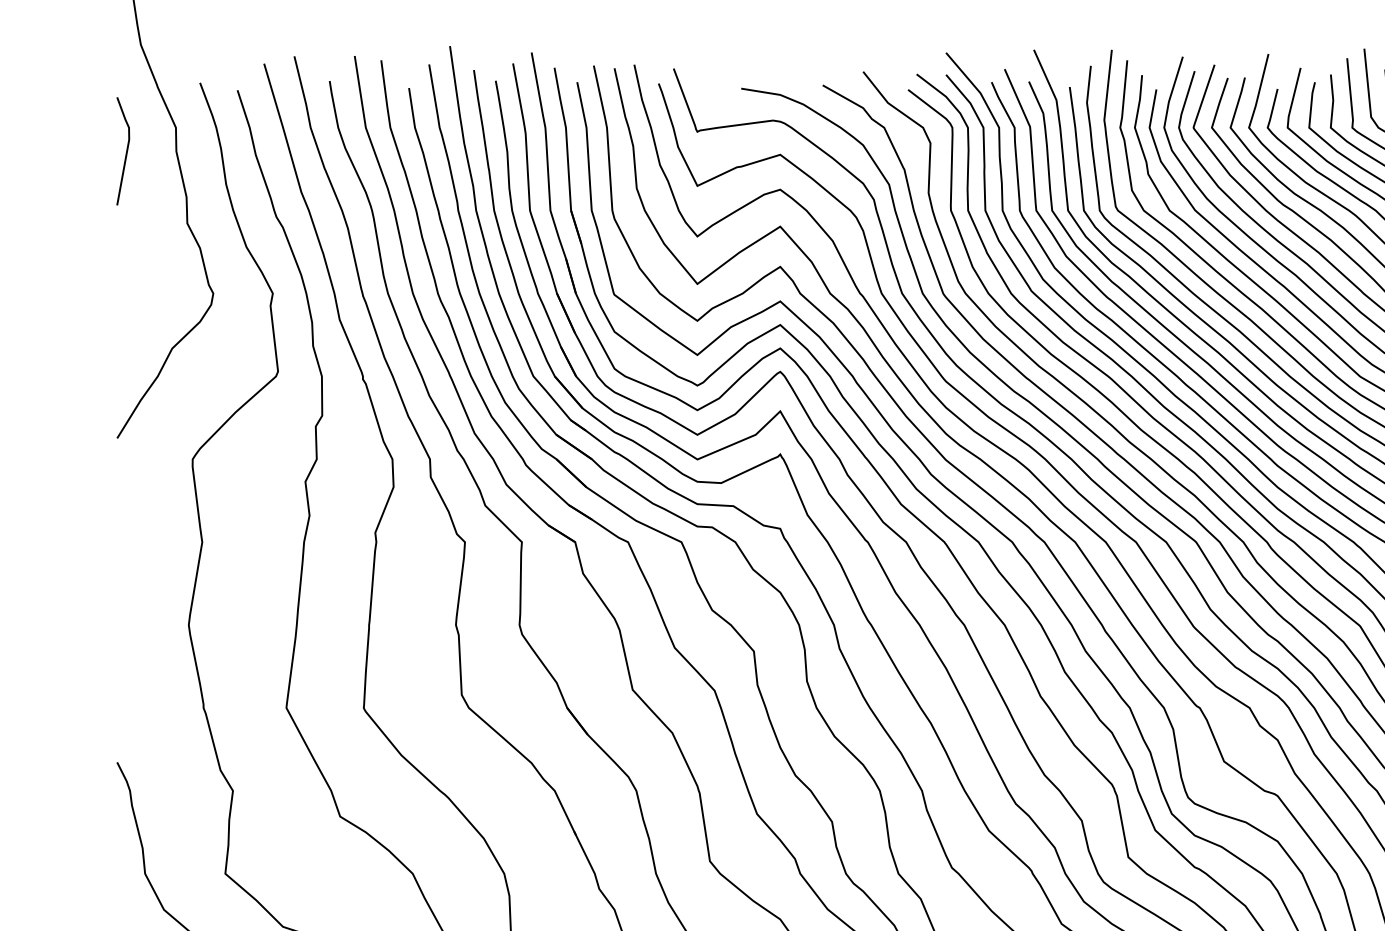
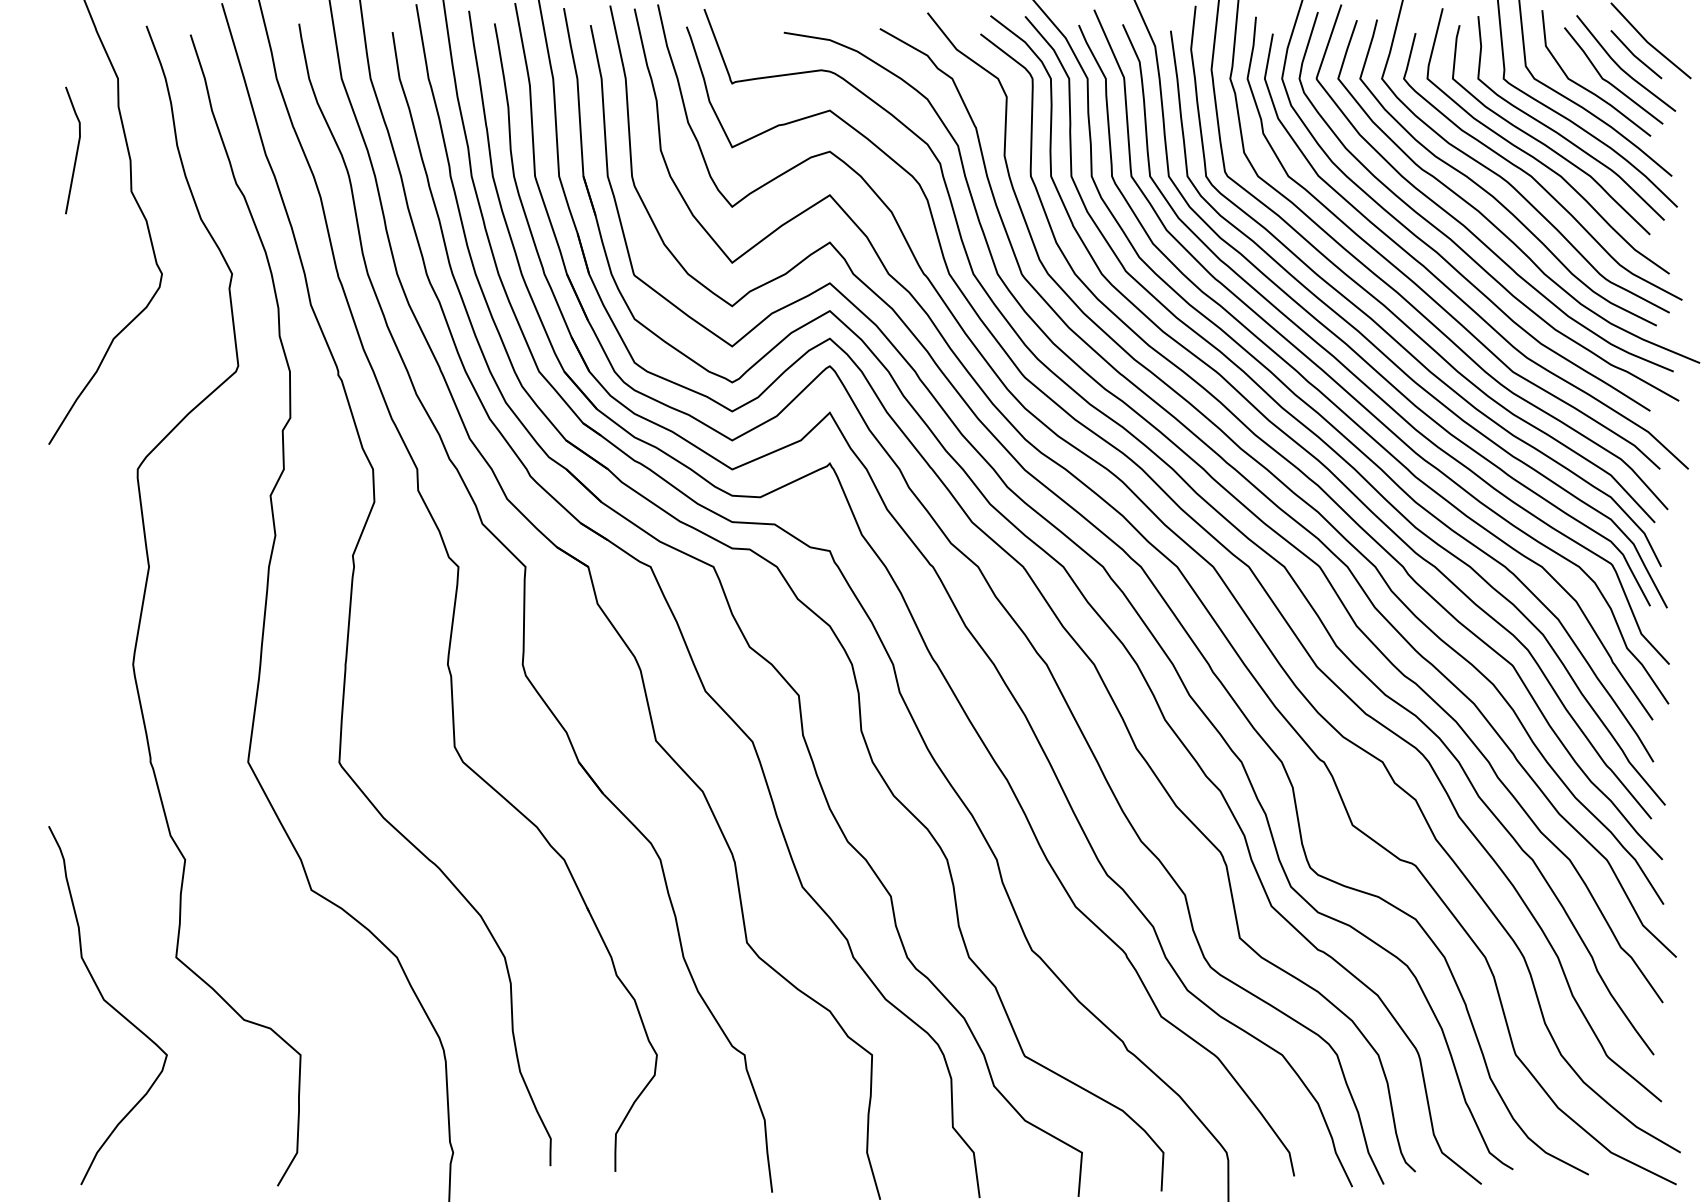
line: (126, 151) -> (76, 150), moved

